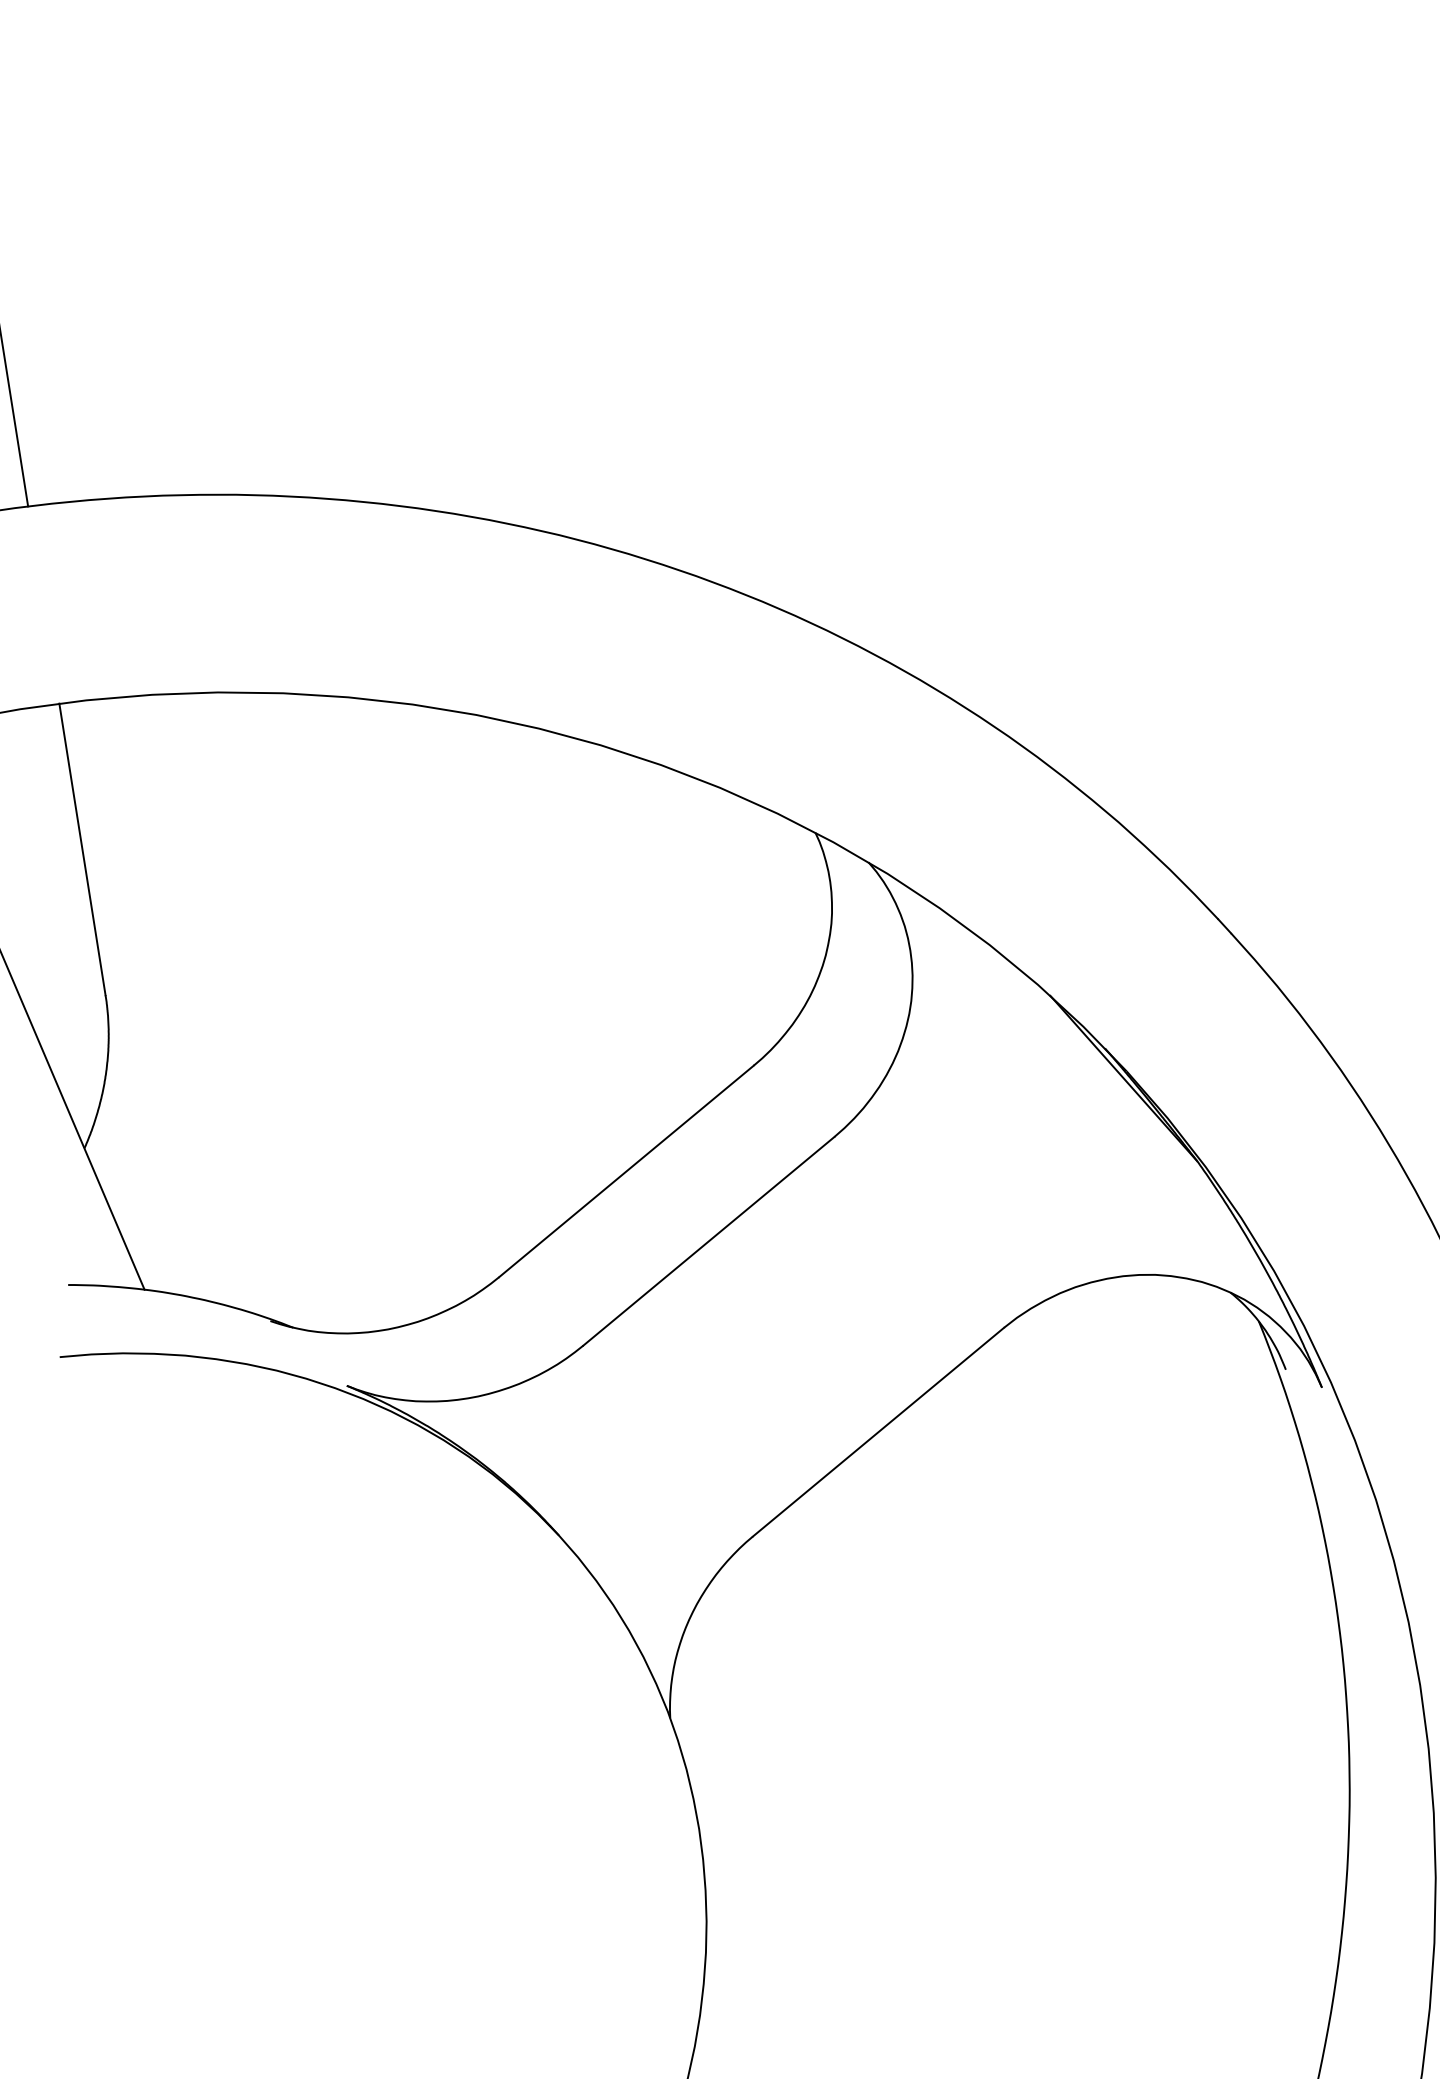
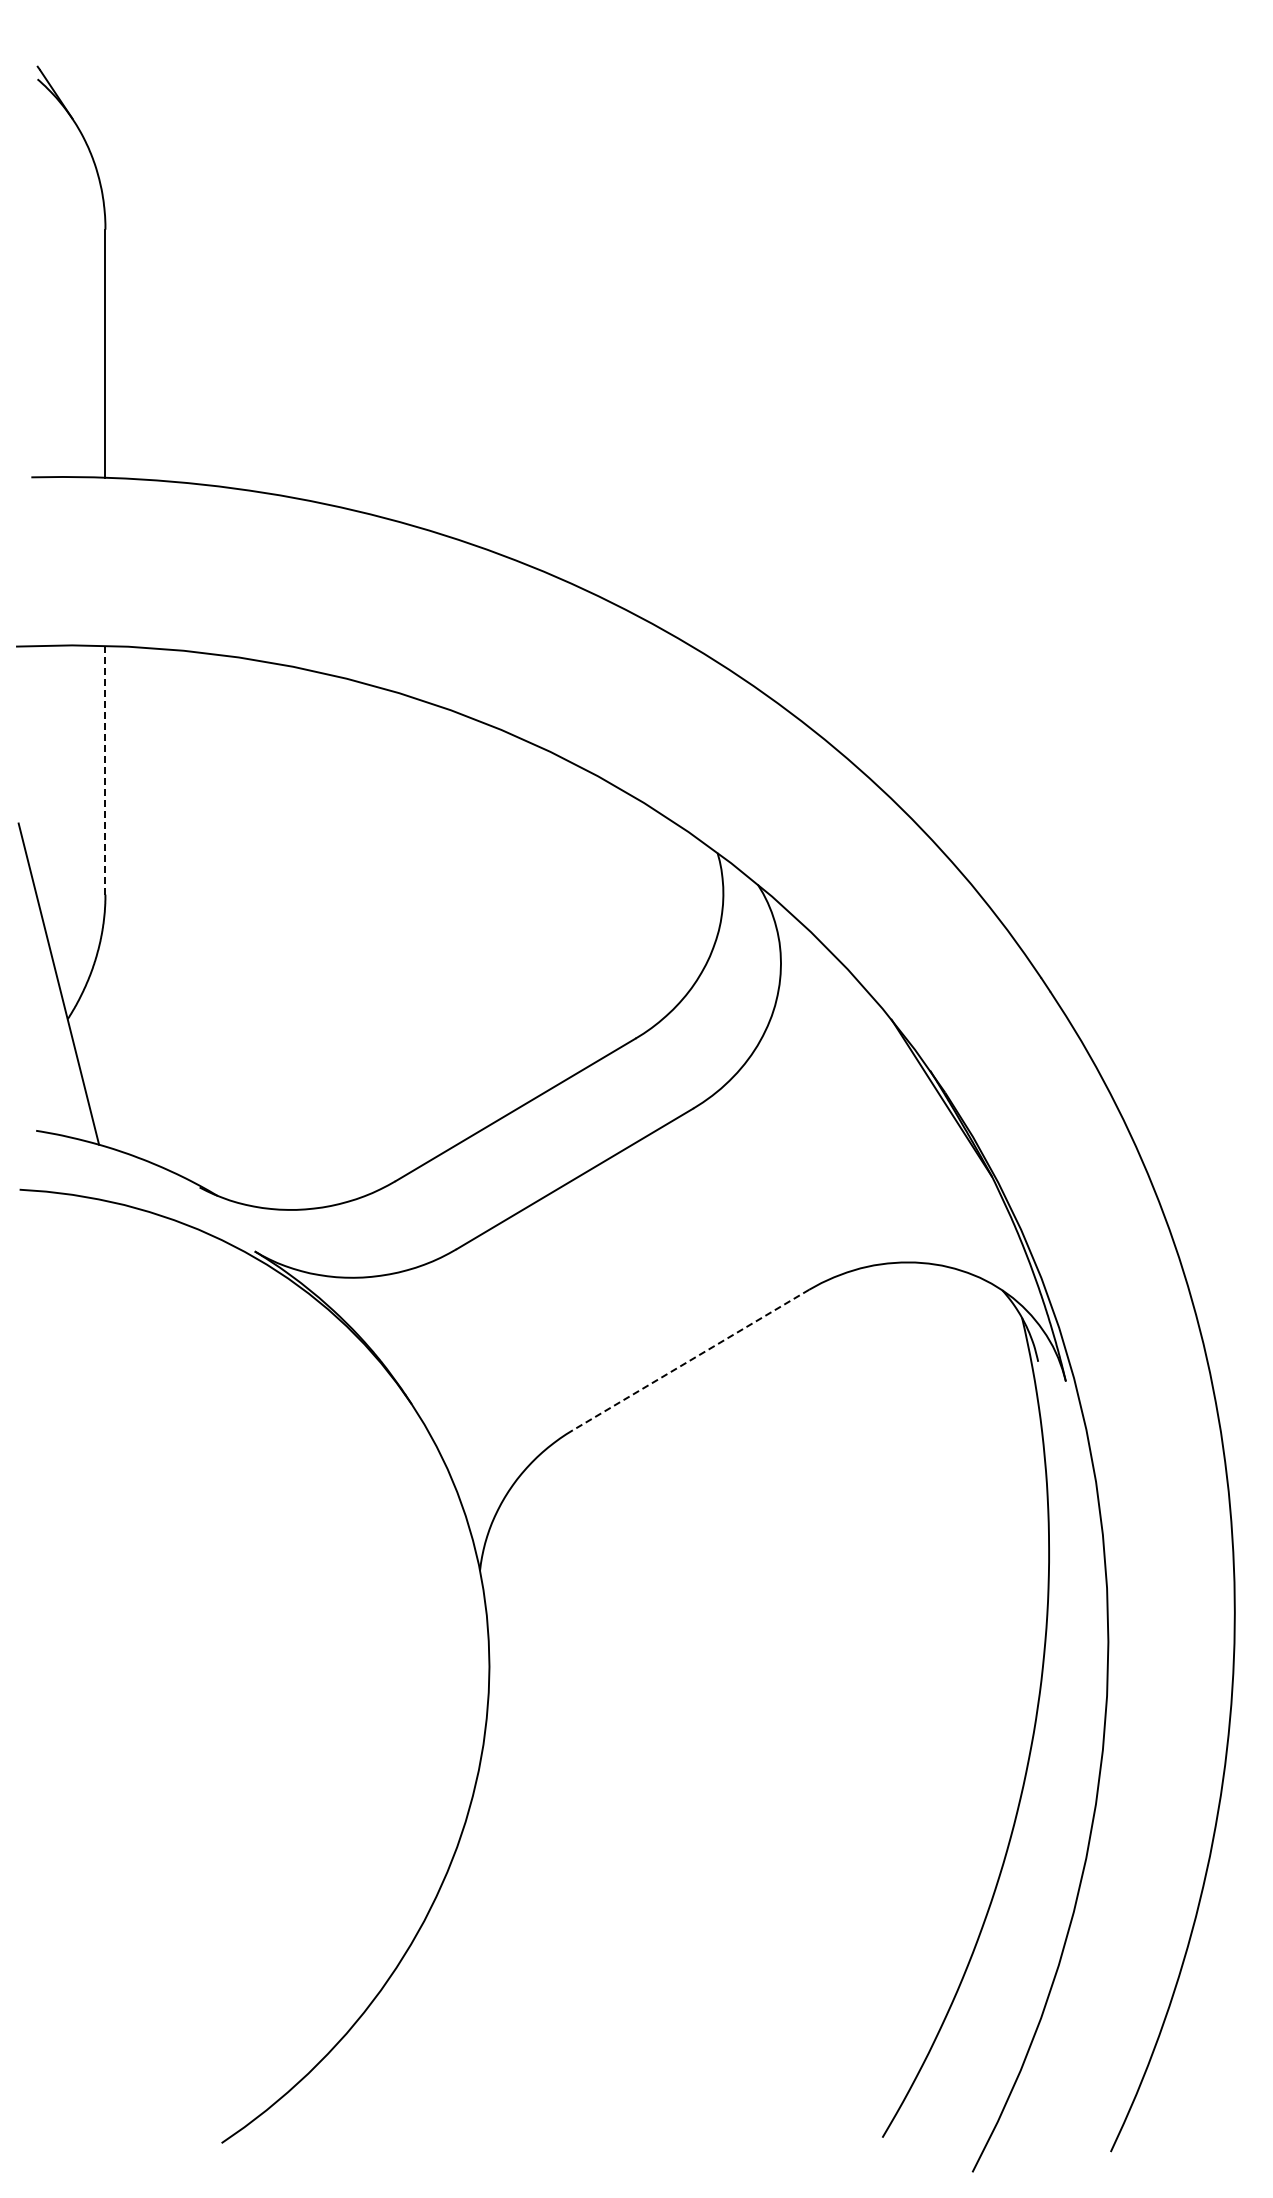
line: (82, 849) -> (105, 770), solid -> dashed
line: (879, 1432) -> (691, 1360), solid -> dashed

